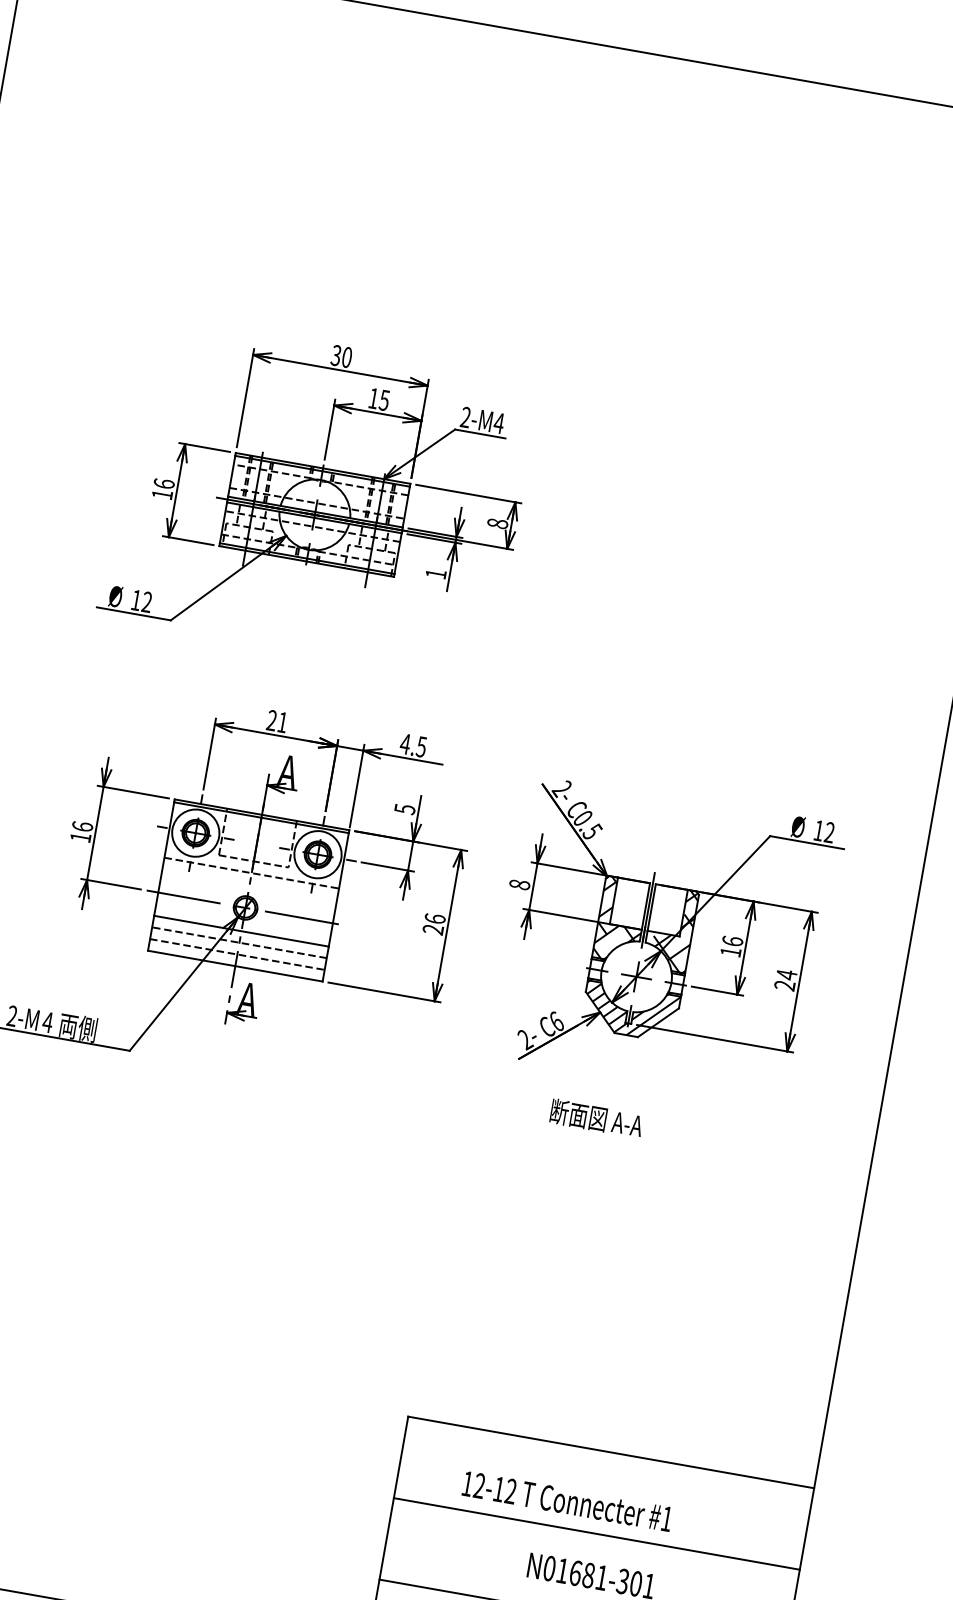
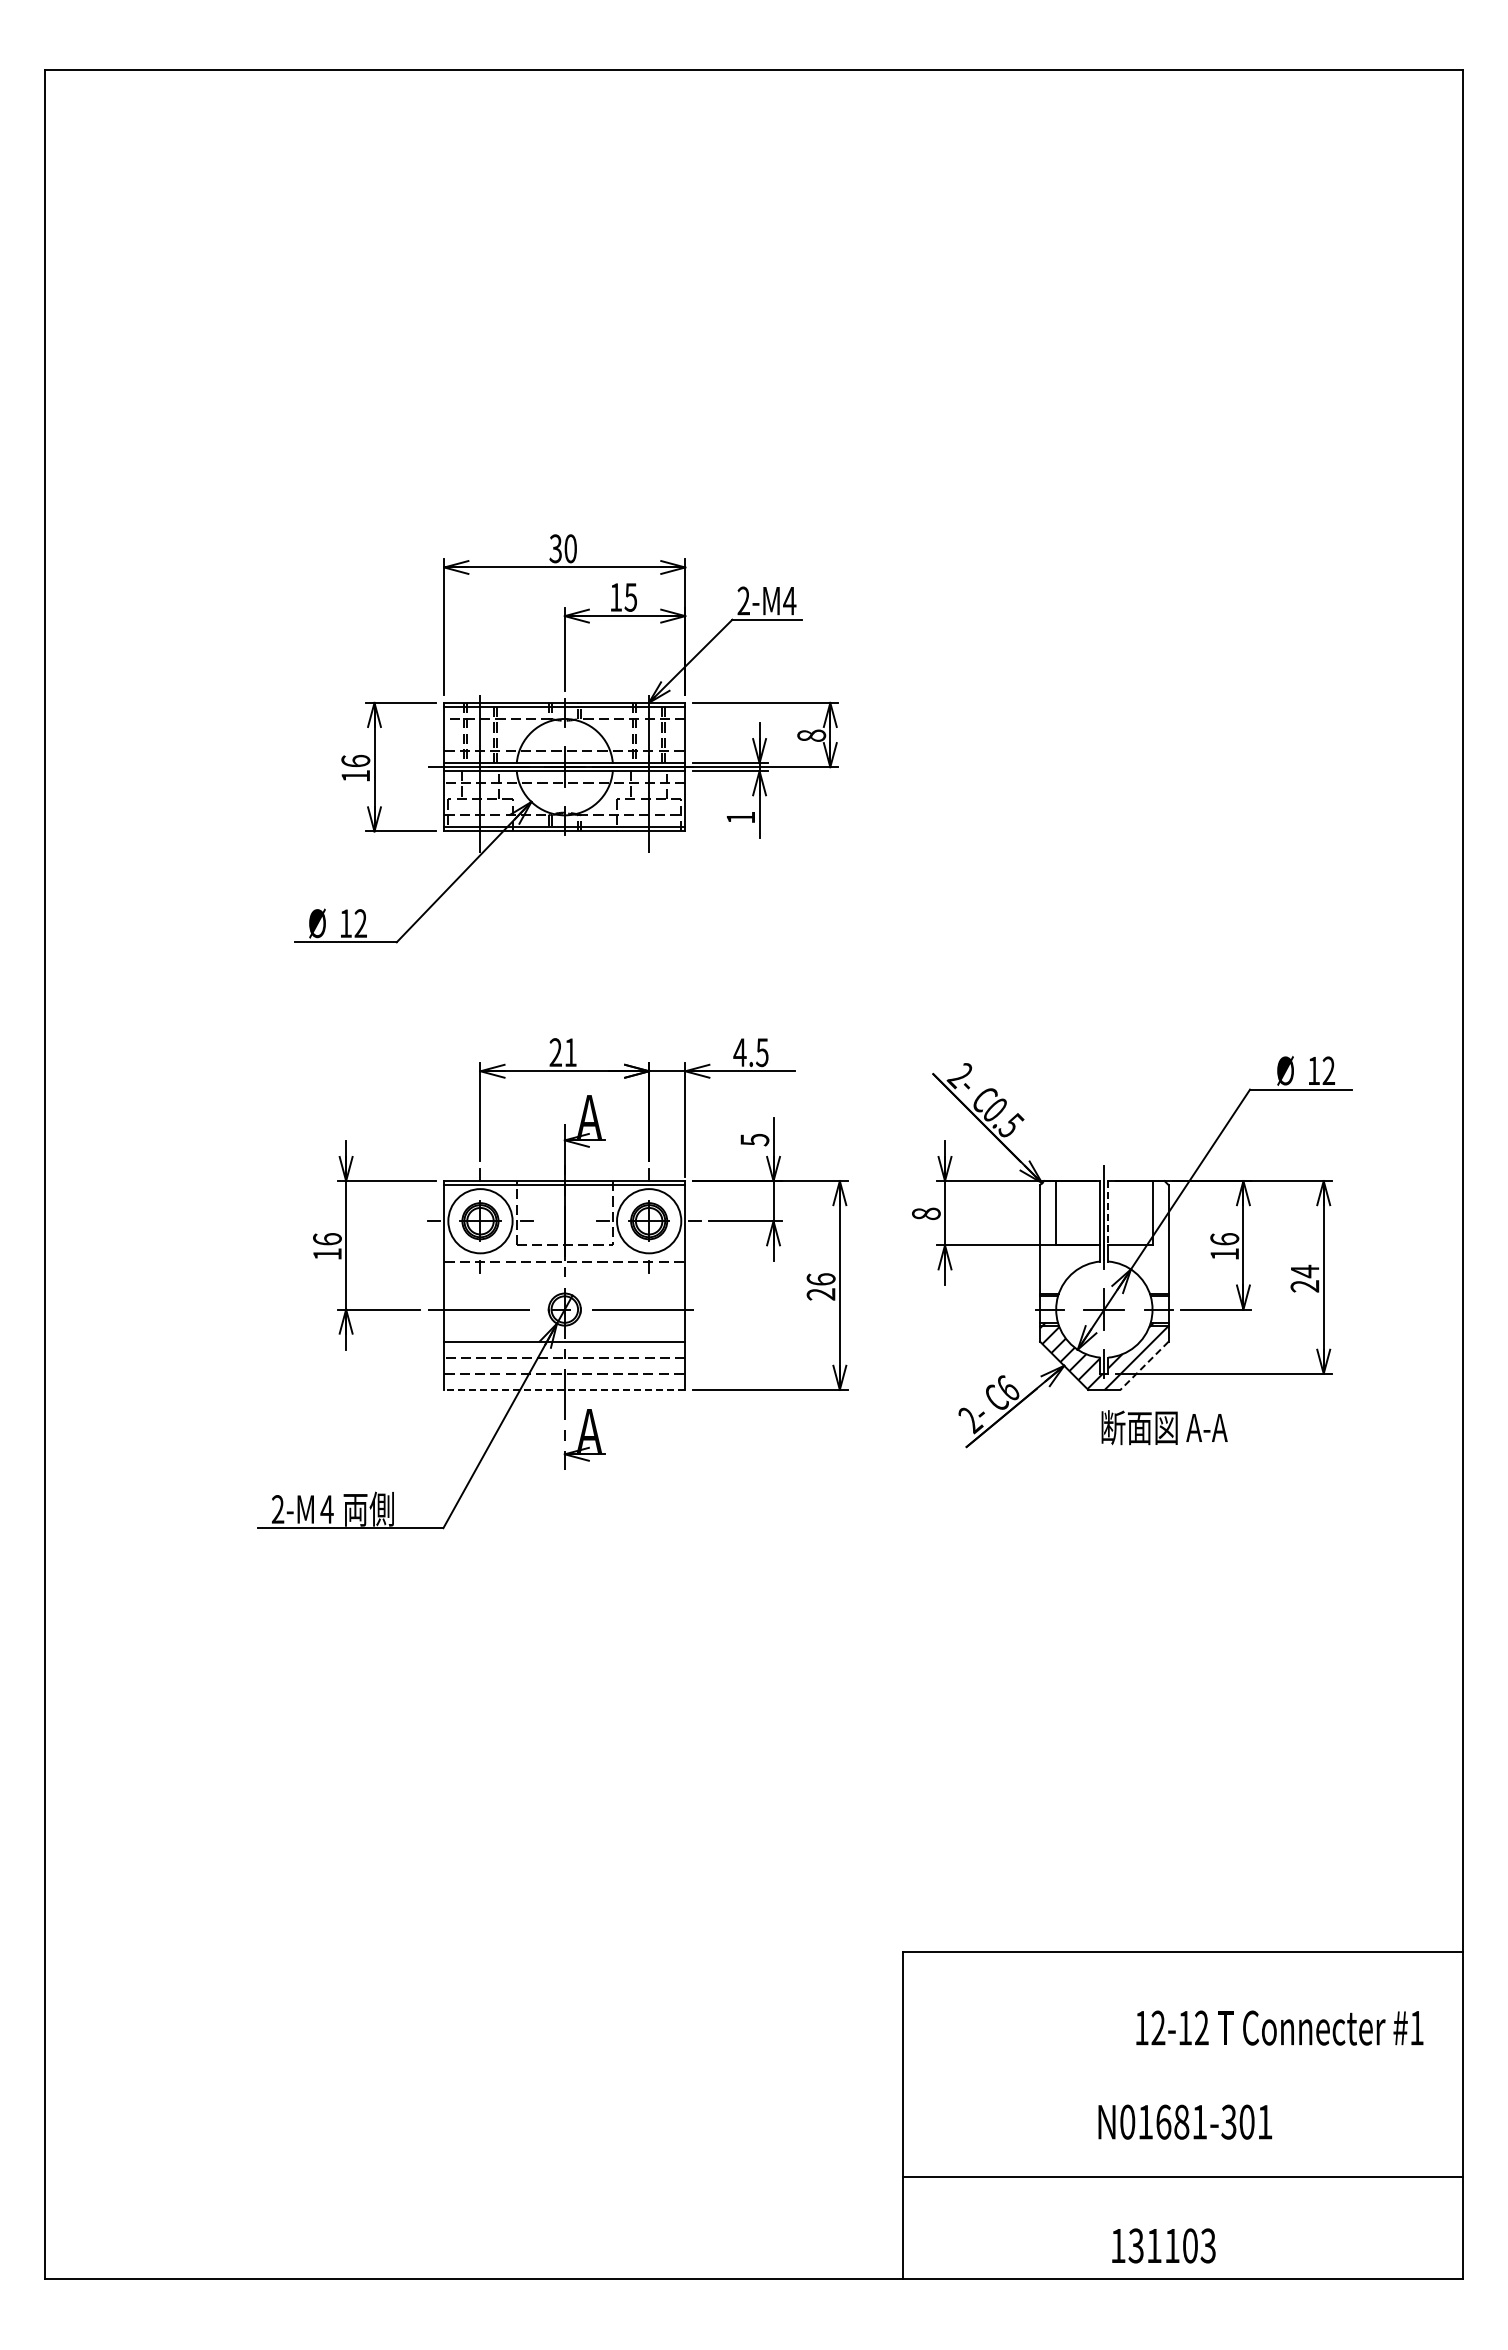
line: (651, 907) -> (1108, 1213), solid -> dashed
hatch: (621, 921) -> (1070, 1238), removed
hatch: (673, 930) -> (1142, 1238), removed
line: (235, 965) -> (564, 1389), solid -> dashed
line: (658, 1023) -> (1144, 1366), solid -> dashed
text: (596, 1118) -> (1164, 1427), moved
text: (567, 1501) -> (1279, 2027), moved
line: (596, 1533) -> (1182, 2064), removed

